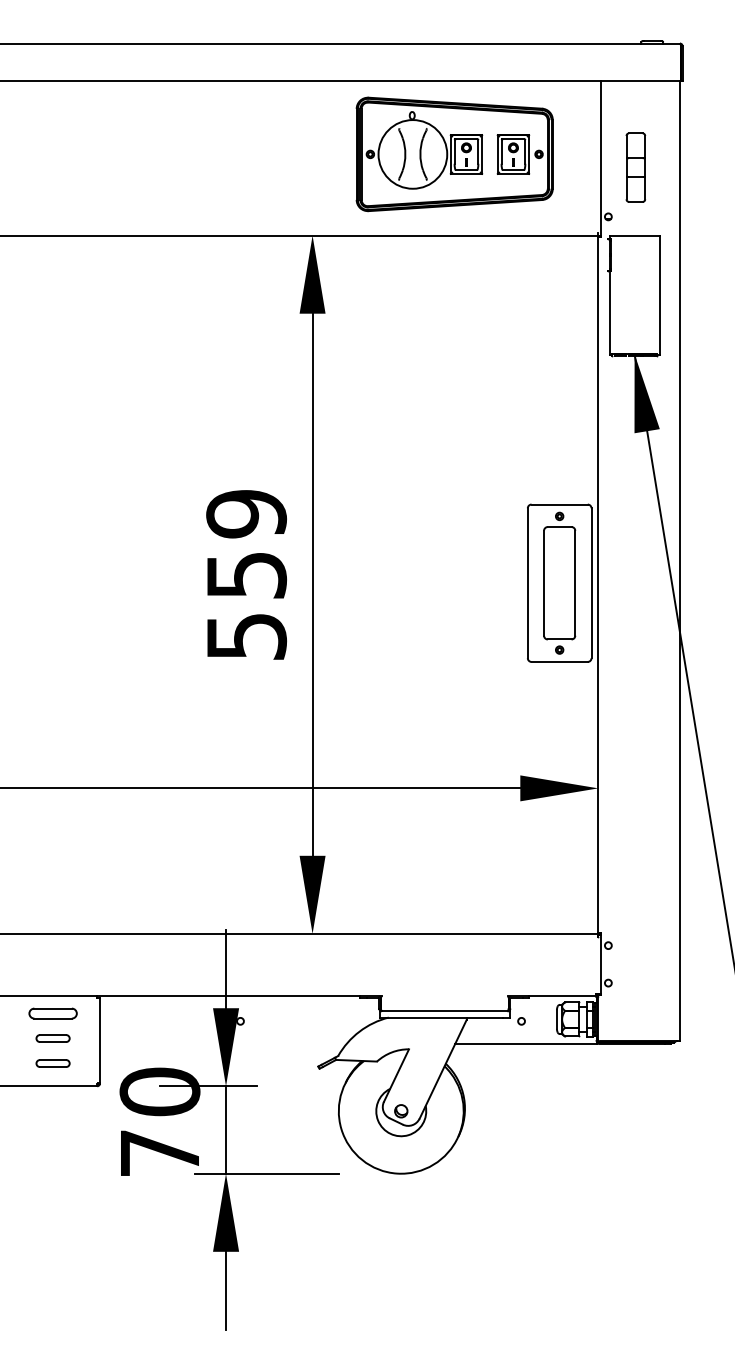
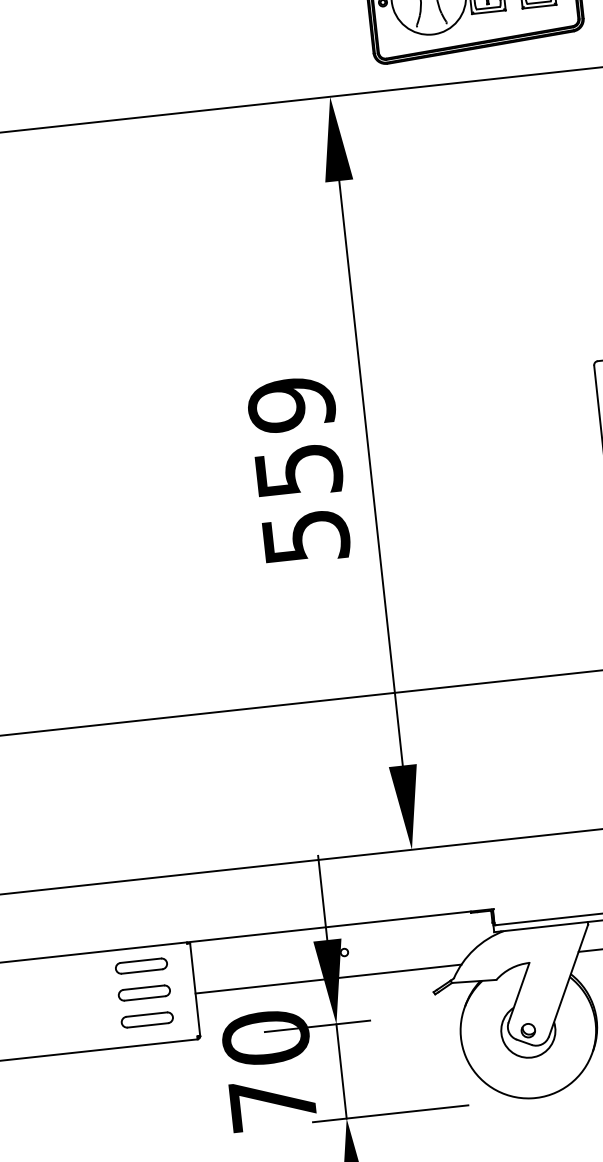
part: (52, 1038) -> (143, 993), size x1.43
line: (222, 1044) -> (327, 979), added
part: (52, 1063) -> (146, 1020), size x1.43

